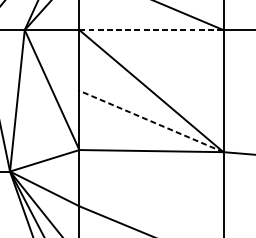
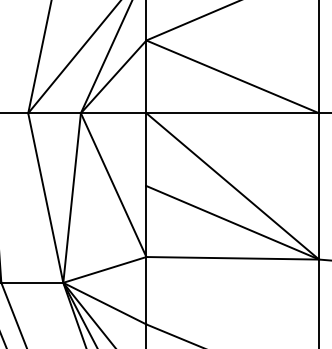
line: (152, 30) -> (233, 113), dashed -> solid
line: (151, 121) -> (232, 222), dashed -> solid

